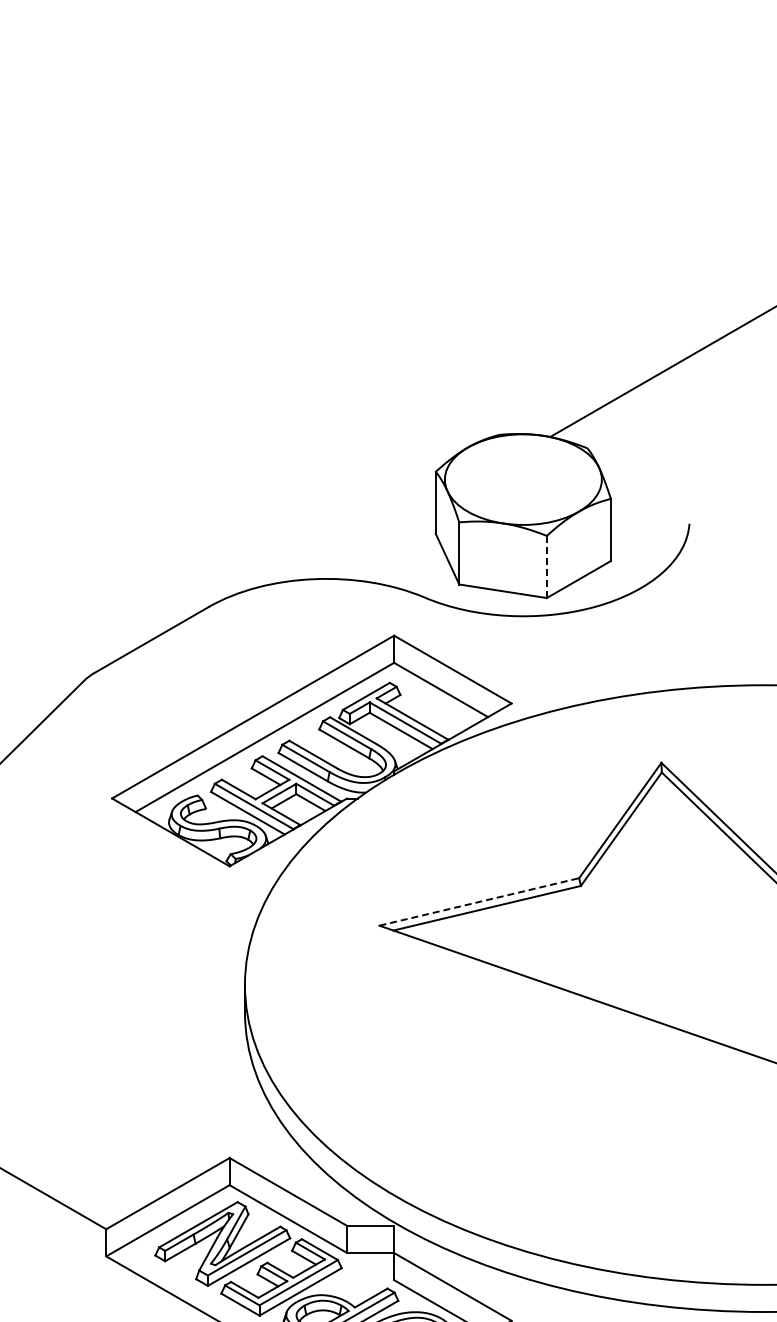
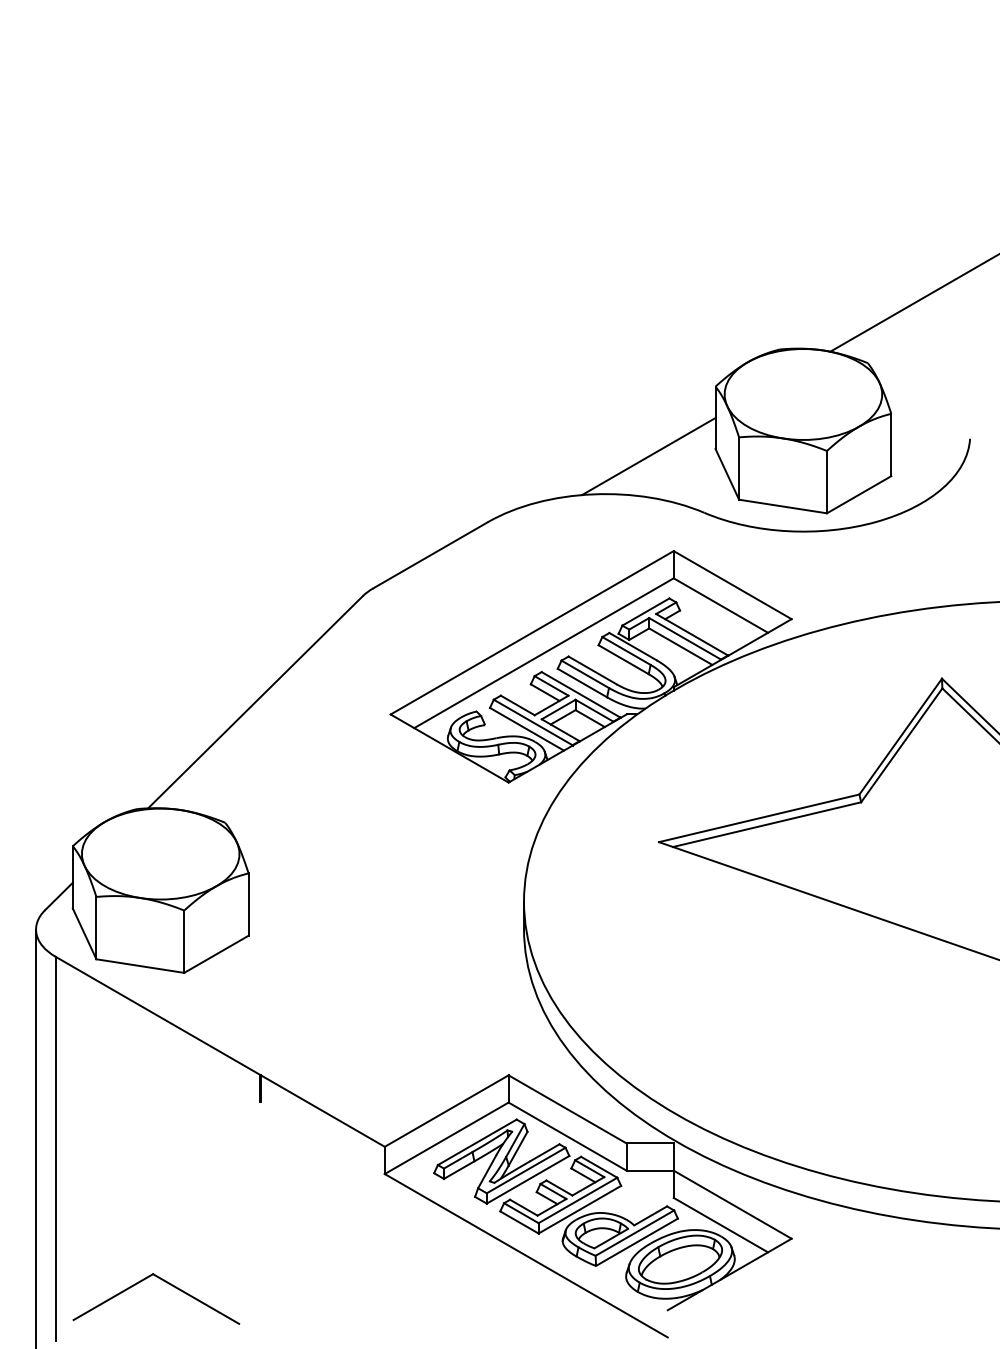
line: (369, 541) -> (648, 456), added
line: (546, 567) -> (826, 482), dashed -> solid
line: (479, 902) -> (759, 818), dashed -> solid

